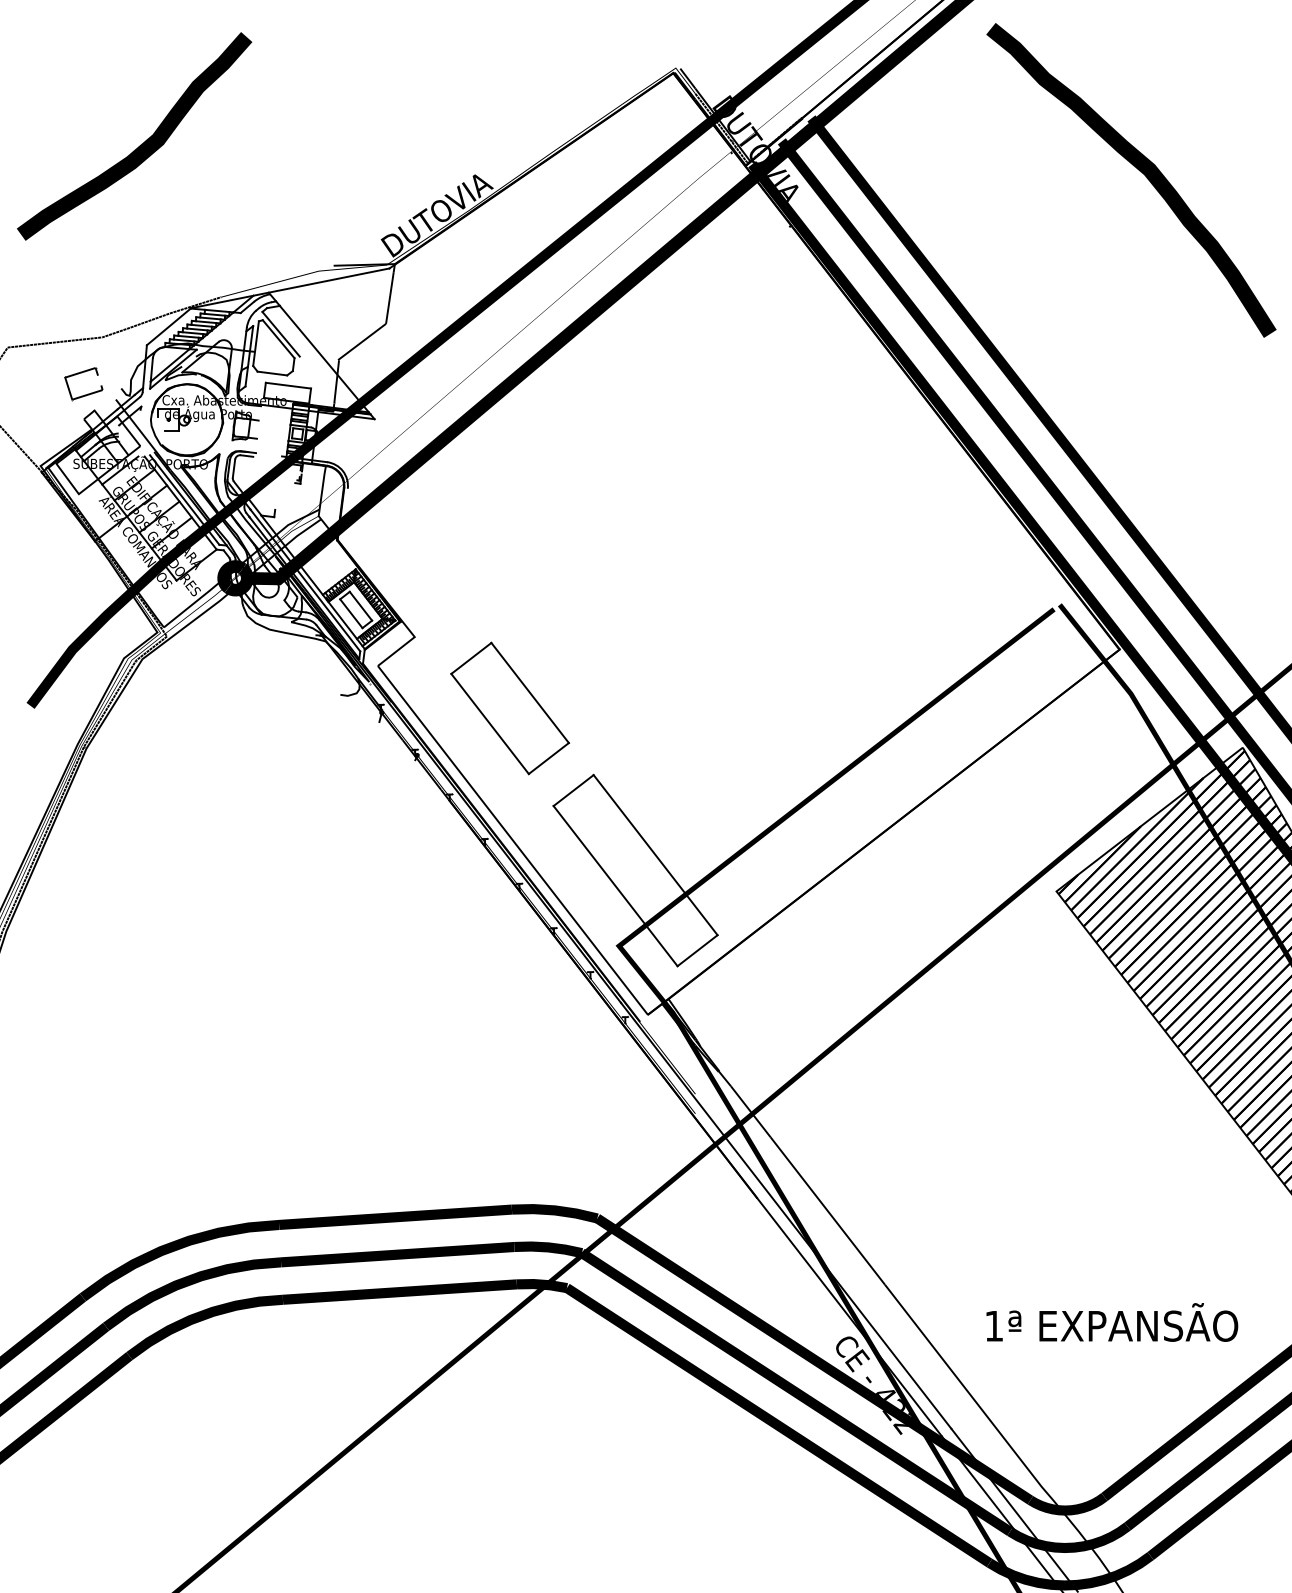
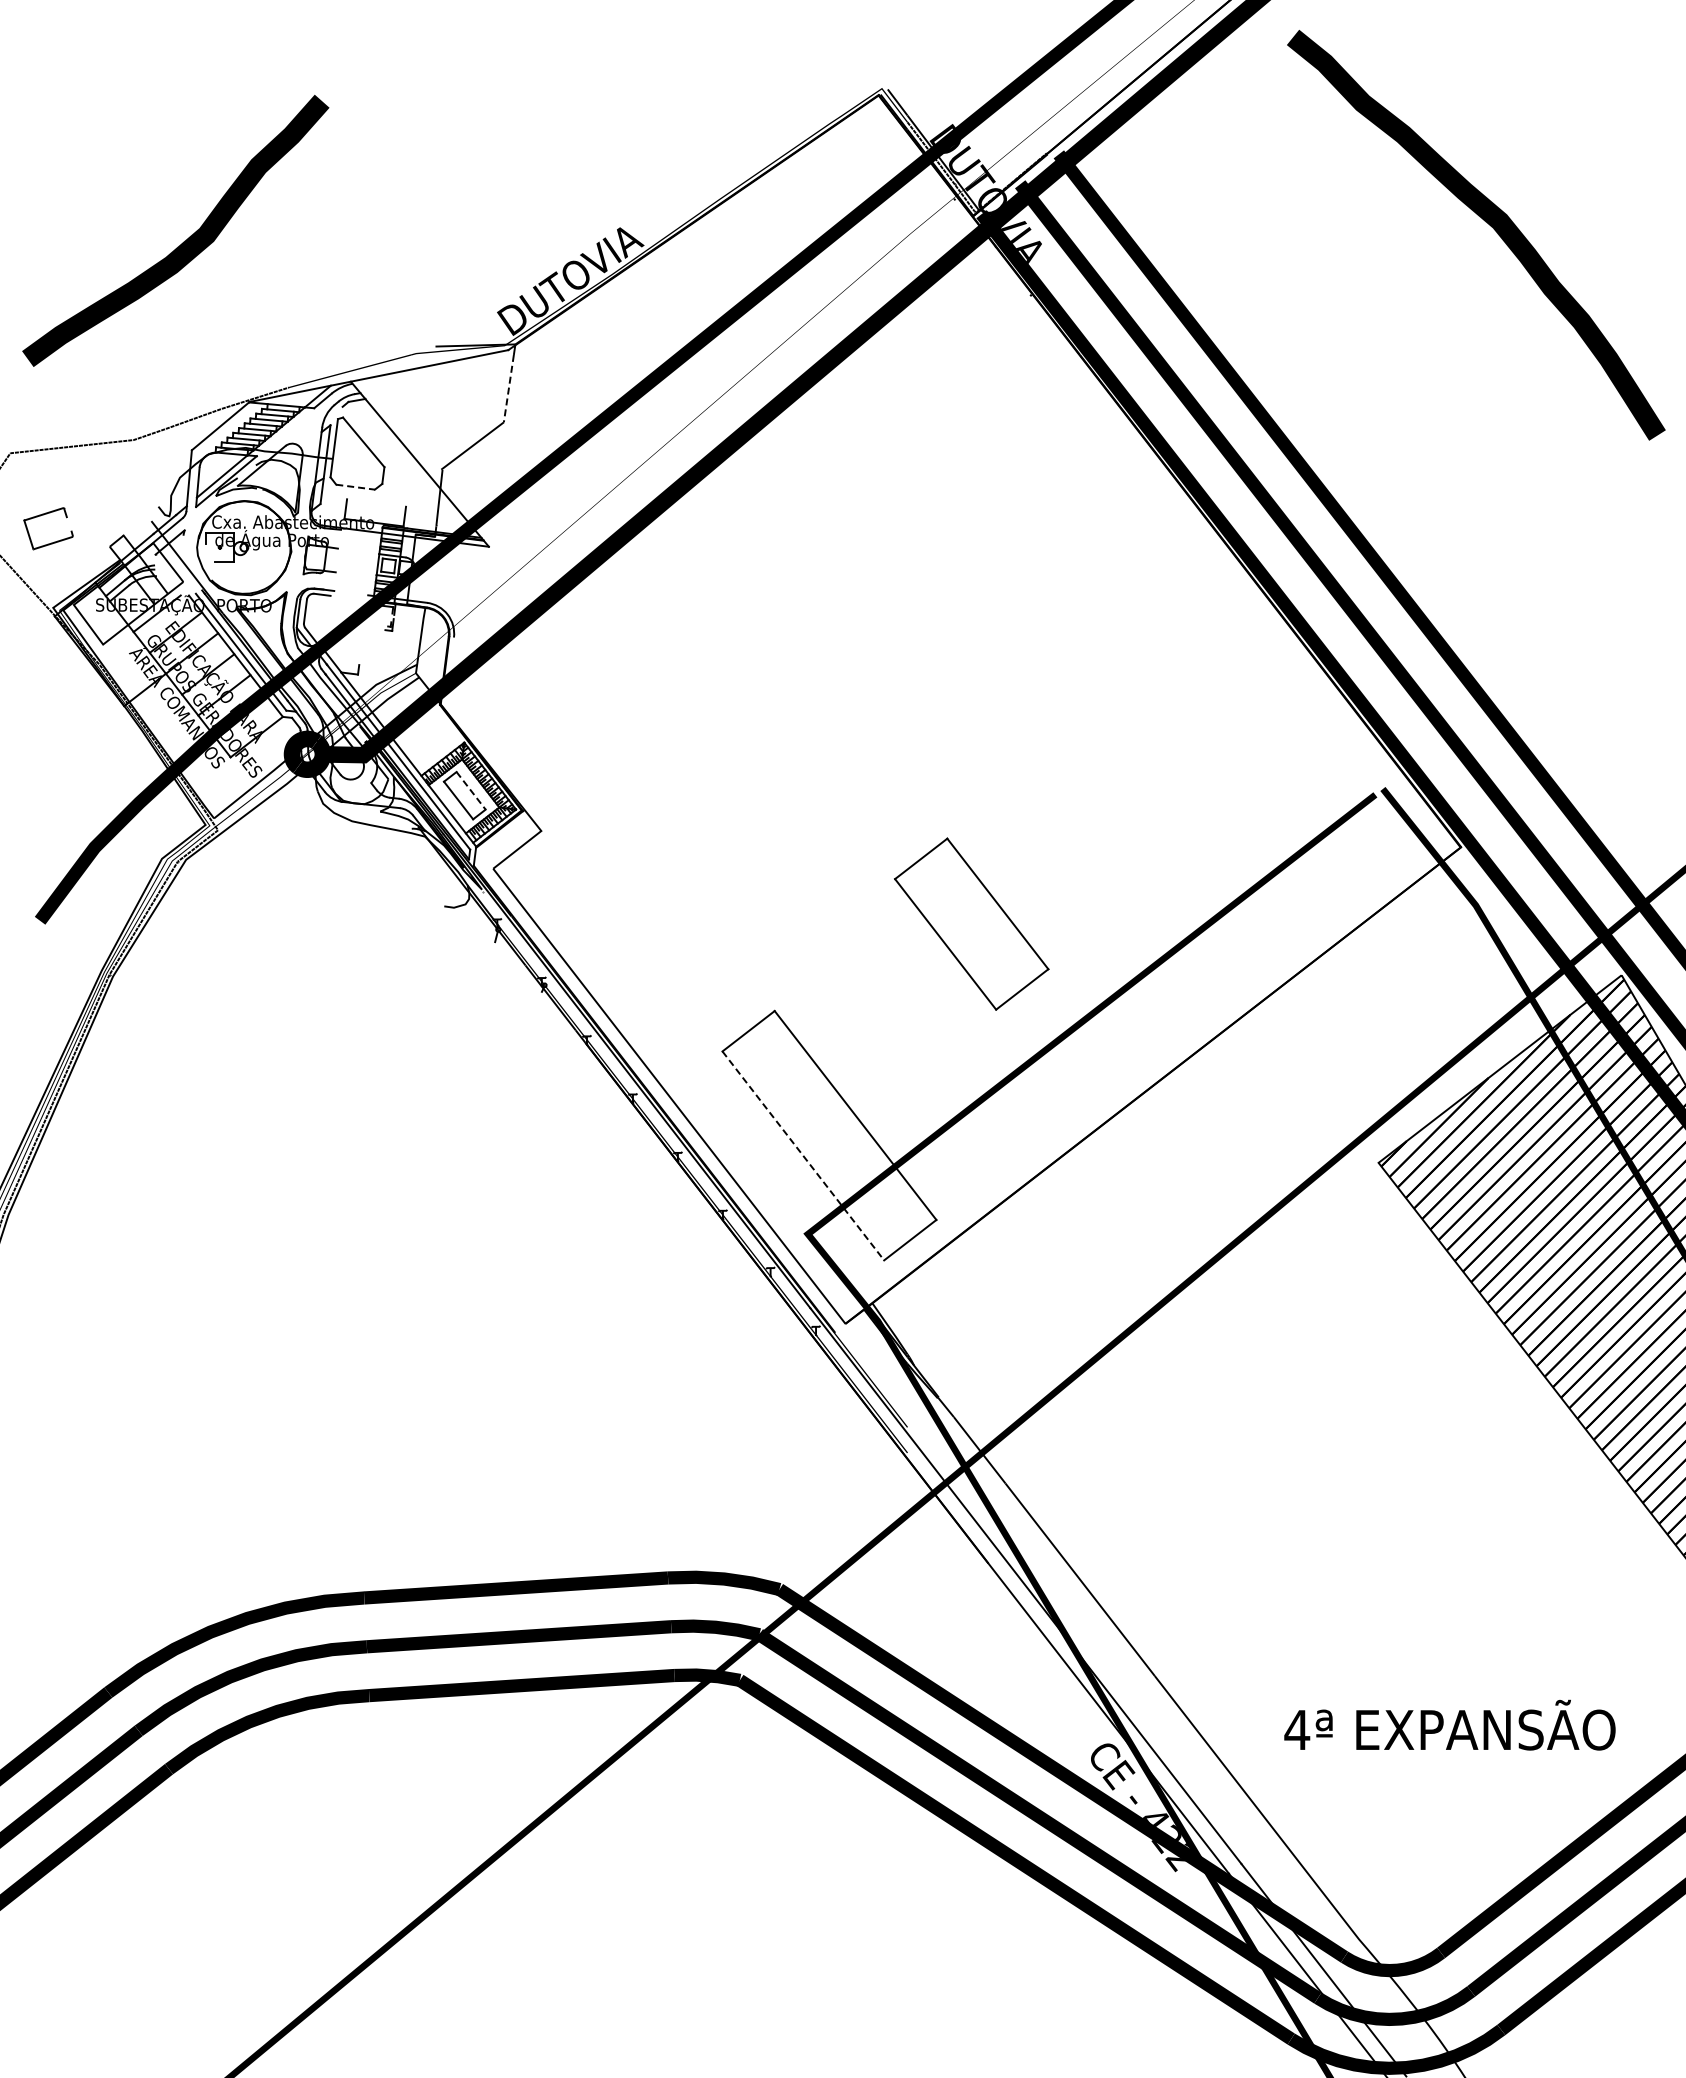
curve: (141, 143) -> (184, 240), moved
line: (389, 298) -> (508, 389), solid -> dashed
line: (280, 333) -> (366, 435), removed
part: (79, 373) -> (43, 515), moved
line: (273, 373) -> (356, 487), solid -> dashed
line: (288, 385) -> (376, 502), removed
line: (361, 606) -> (471, 790), solid -> dashed
part: (509, 707) -> (971, 923), moved
line: (615, 886) -> (803, 1156), solid -> dashed
text: (994, 1325) -> (1297, 1729), 1ª -> 4ª

